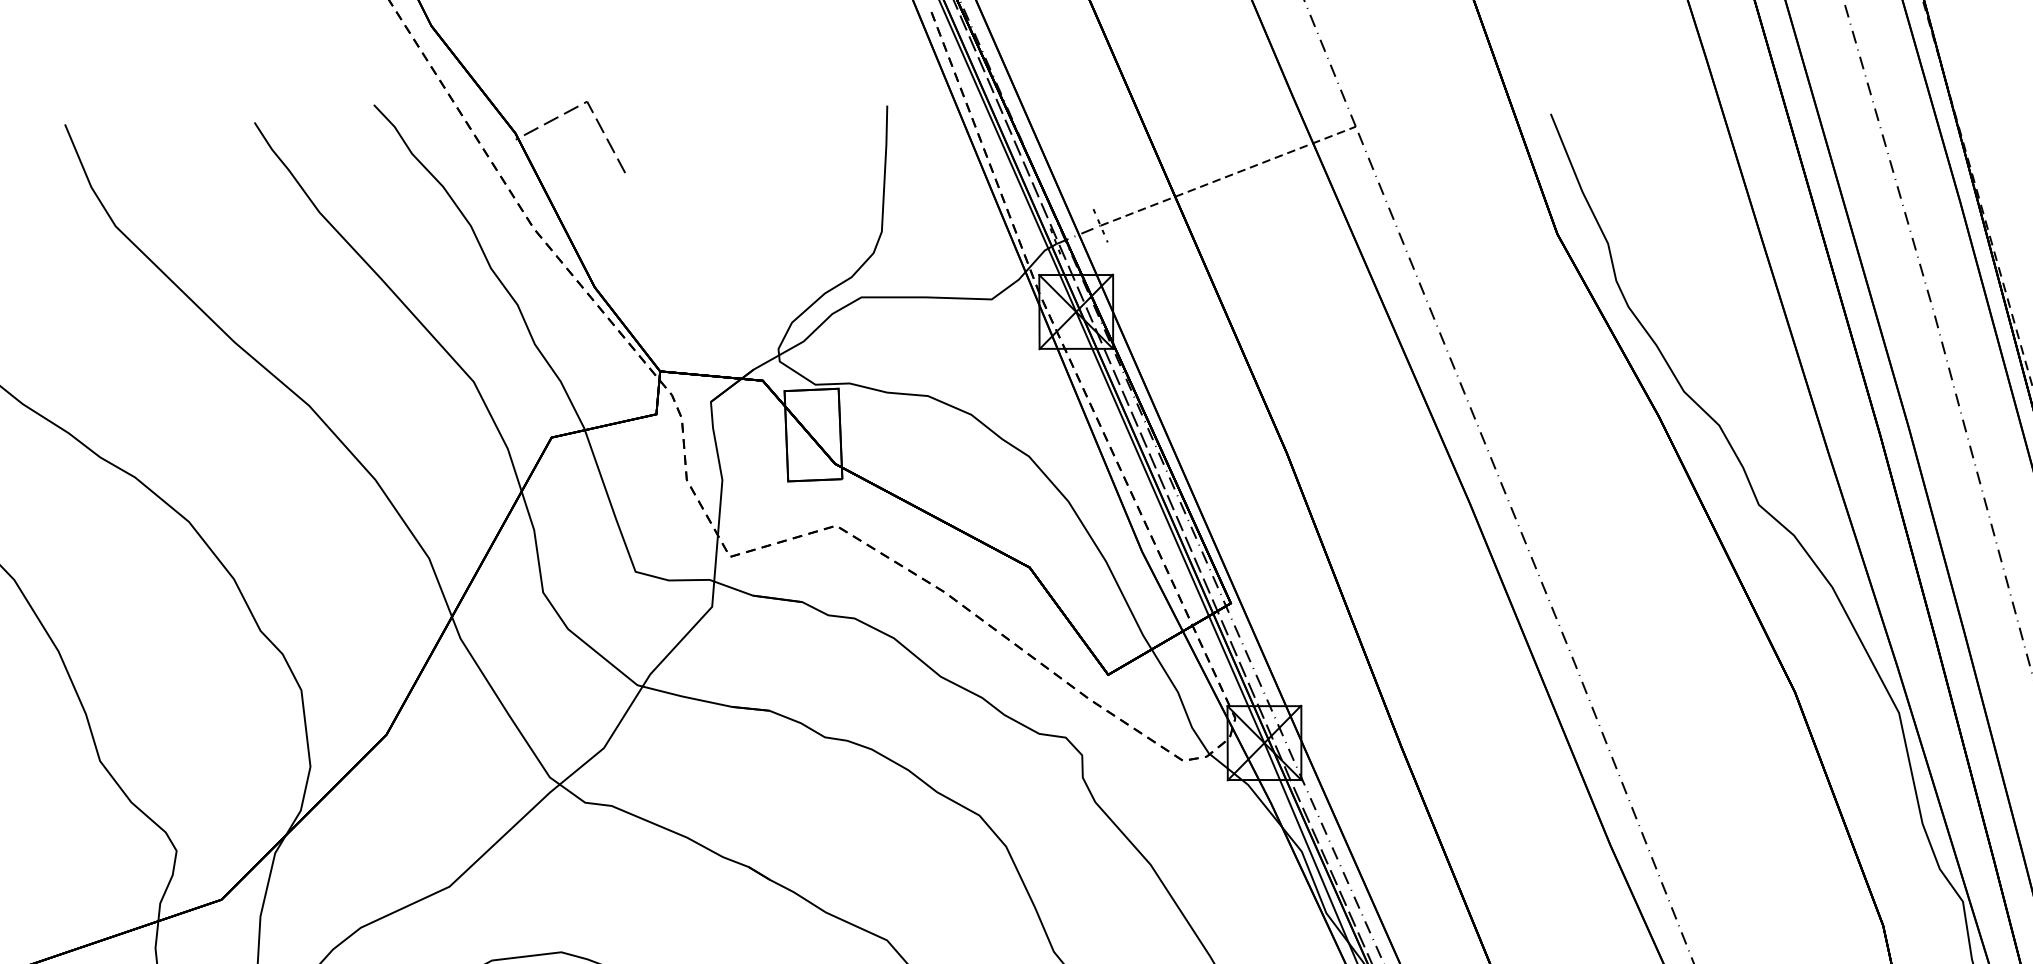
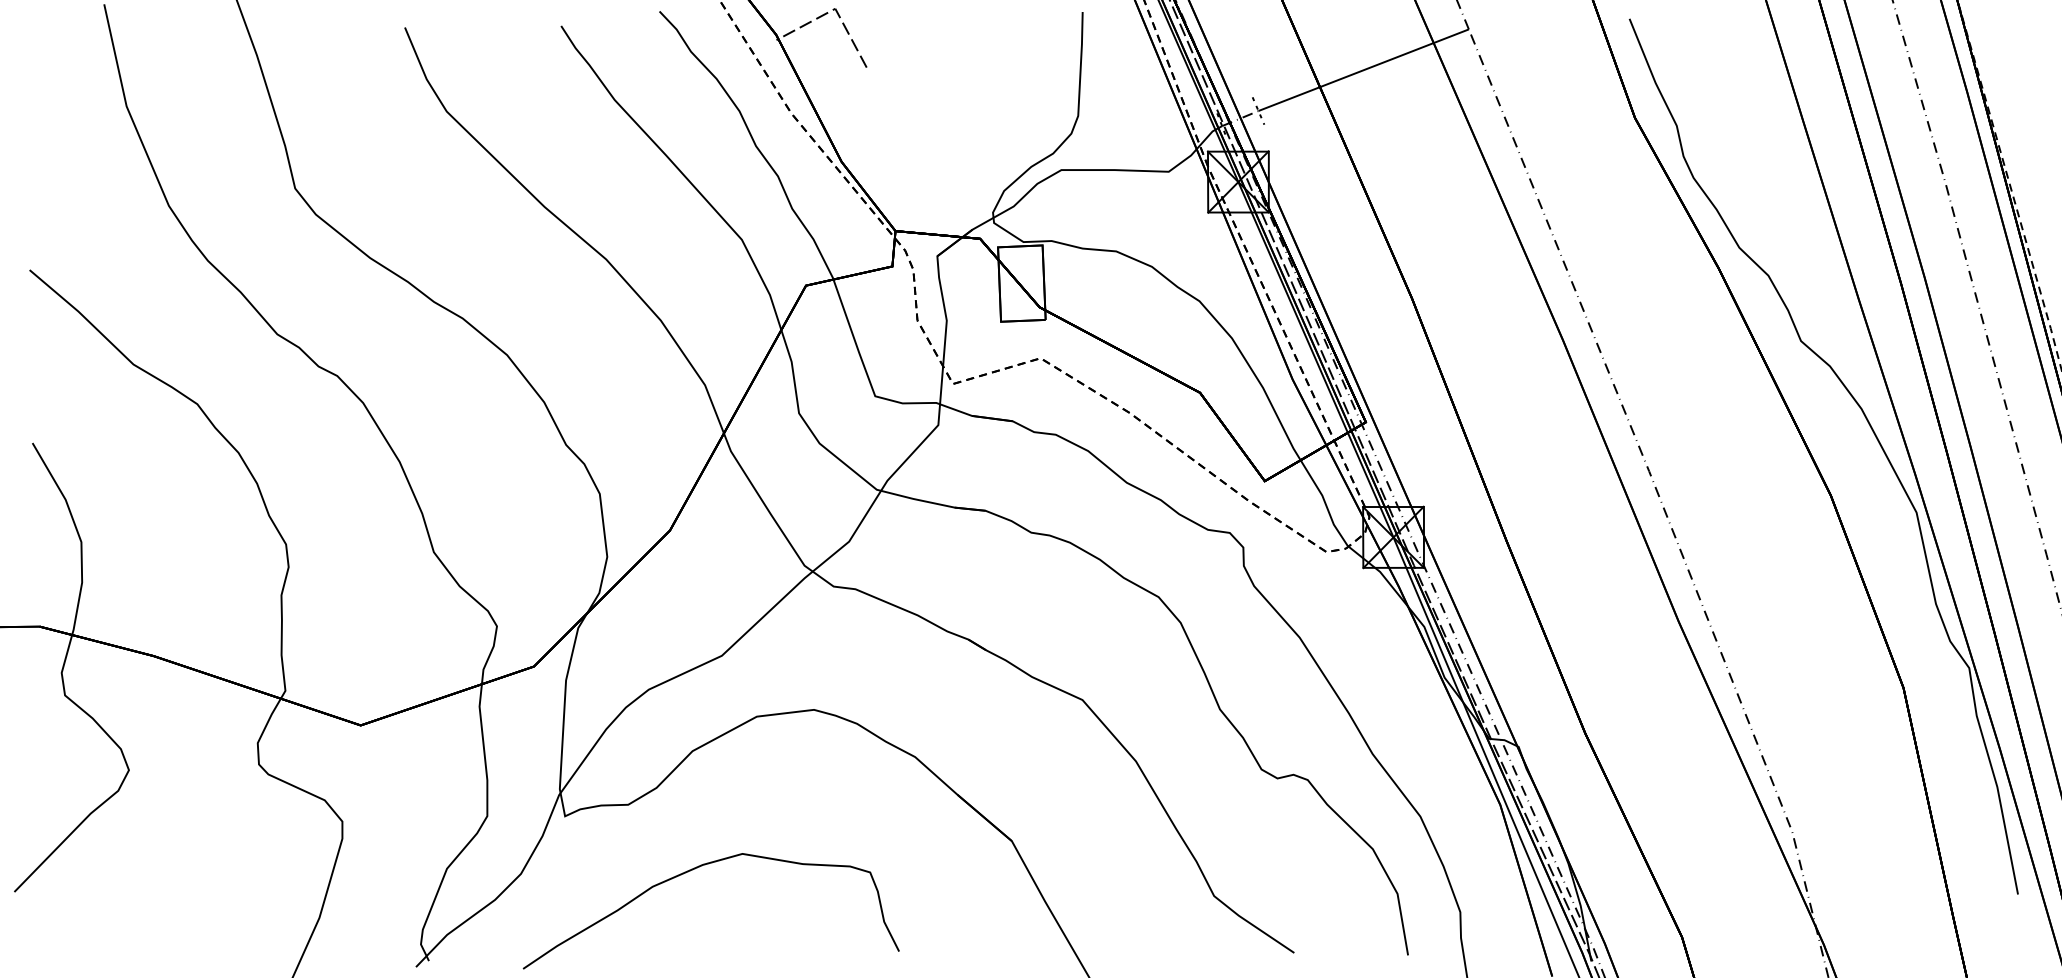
line: (1227, 176) -> (1363, 70), dashed -> solid

